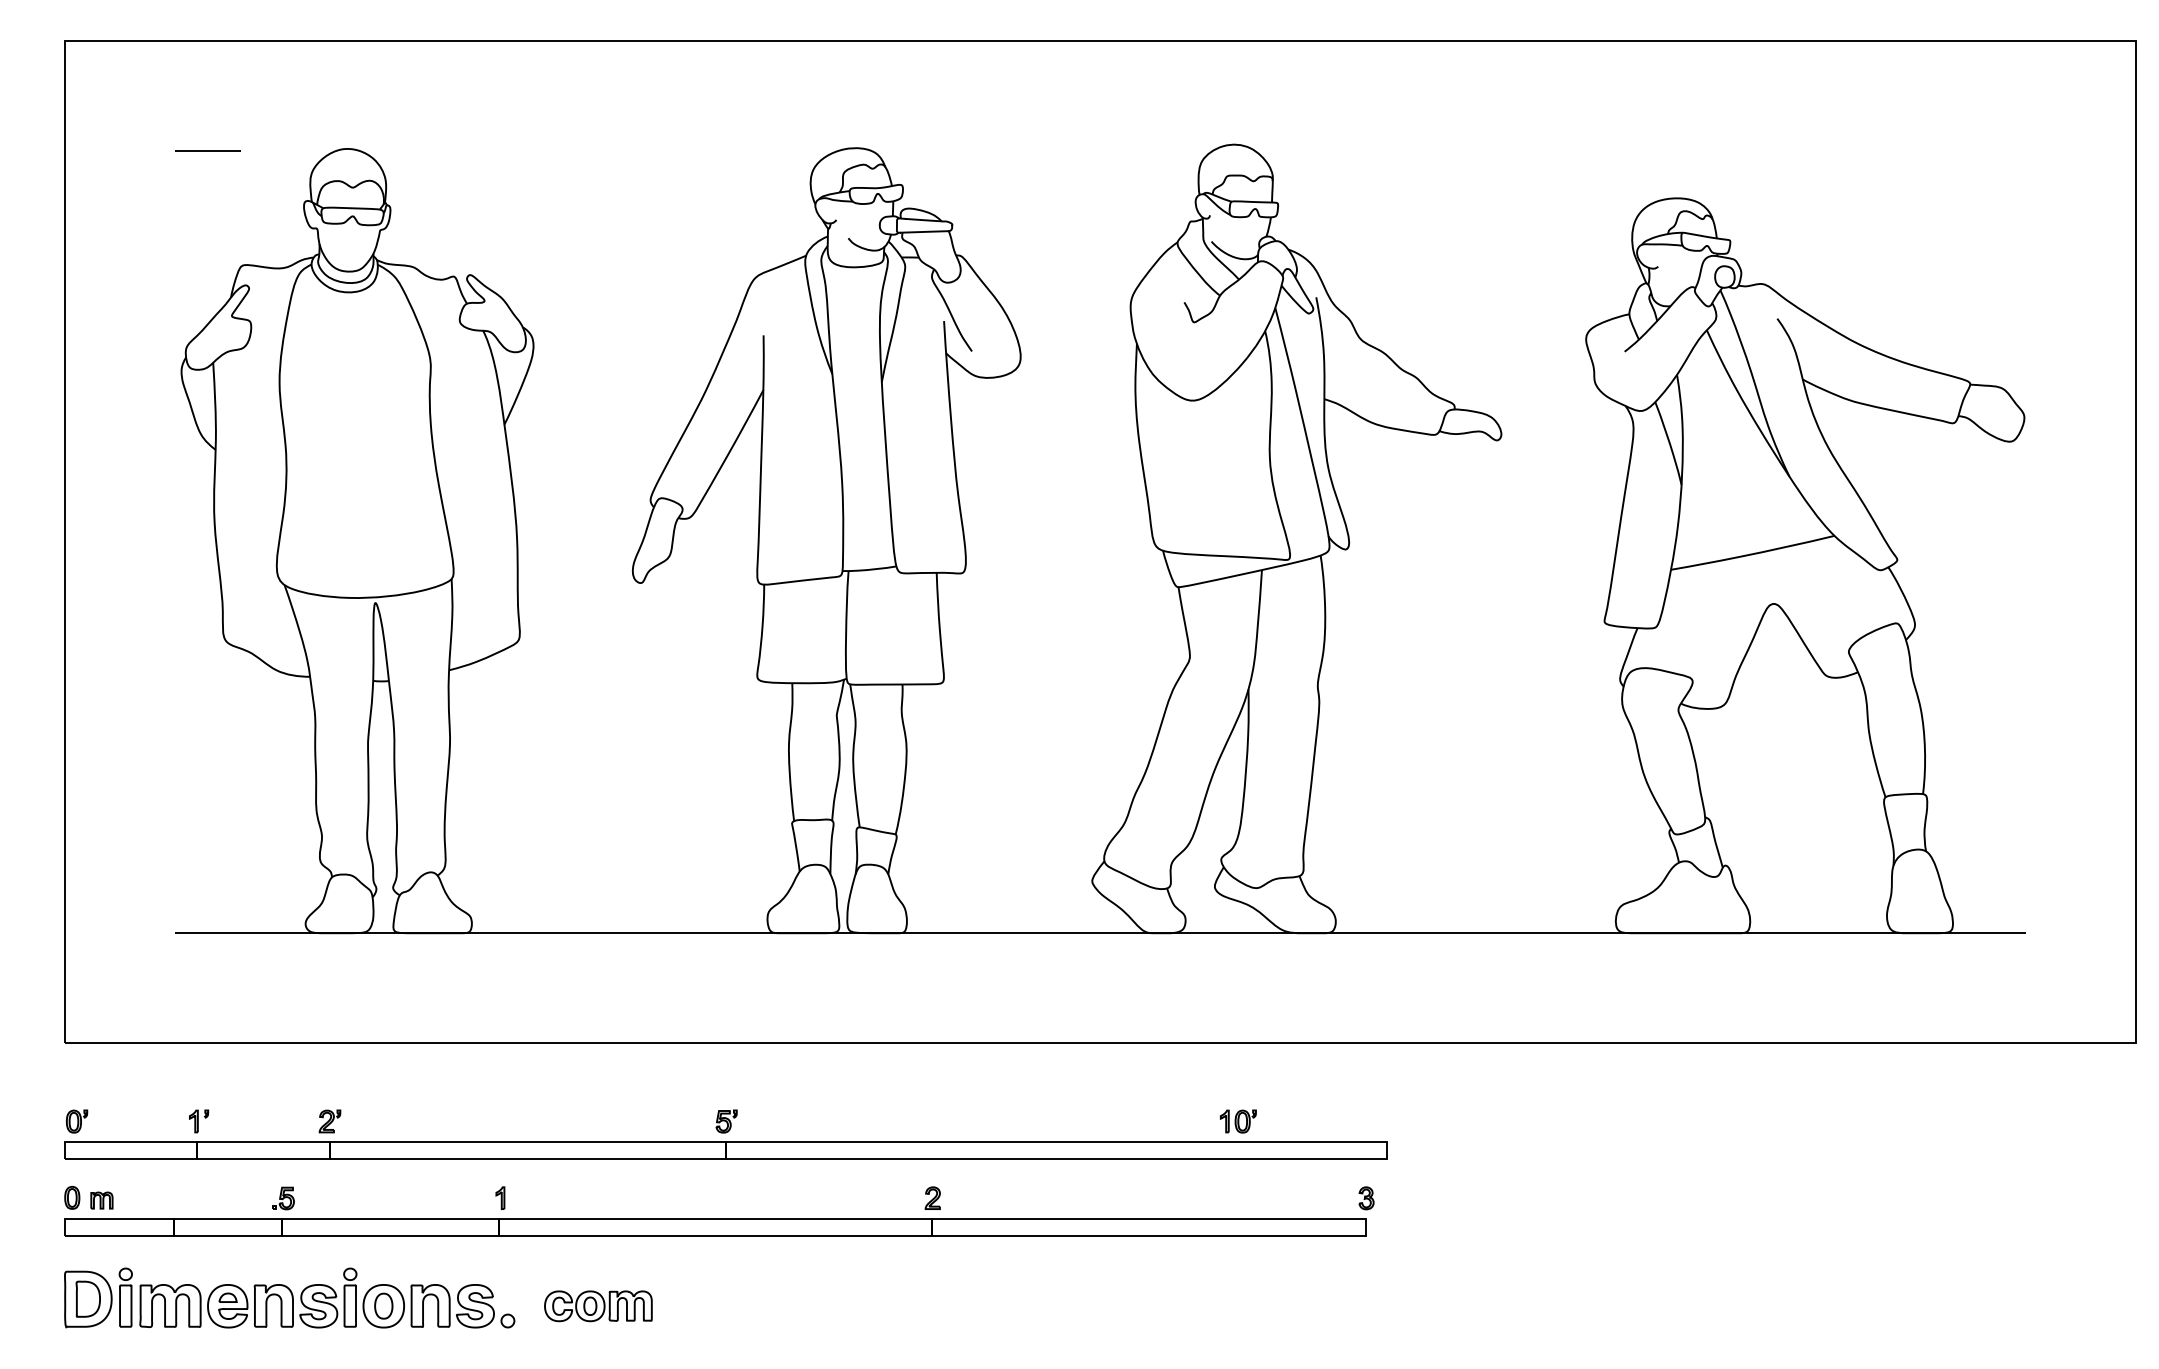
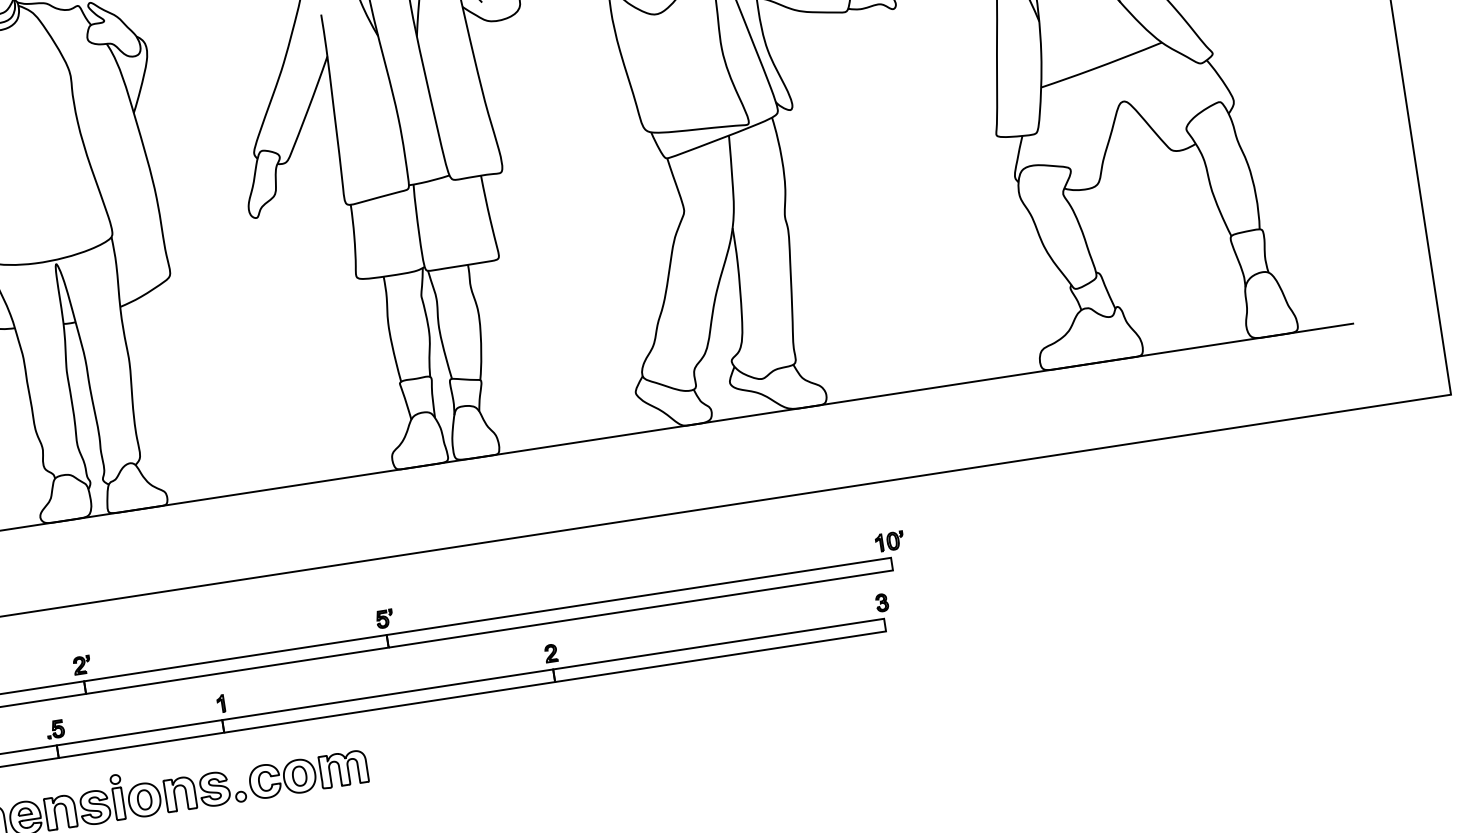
part: (1238, 1121) -> (889, 541), moved
part: (598, 1306) -> (308, 775), size x1.43

